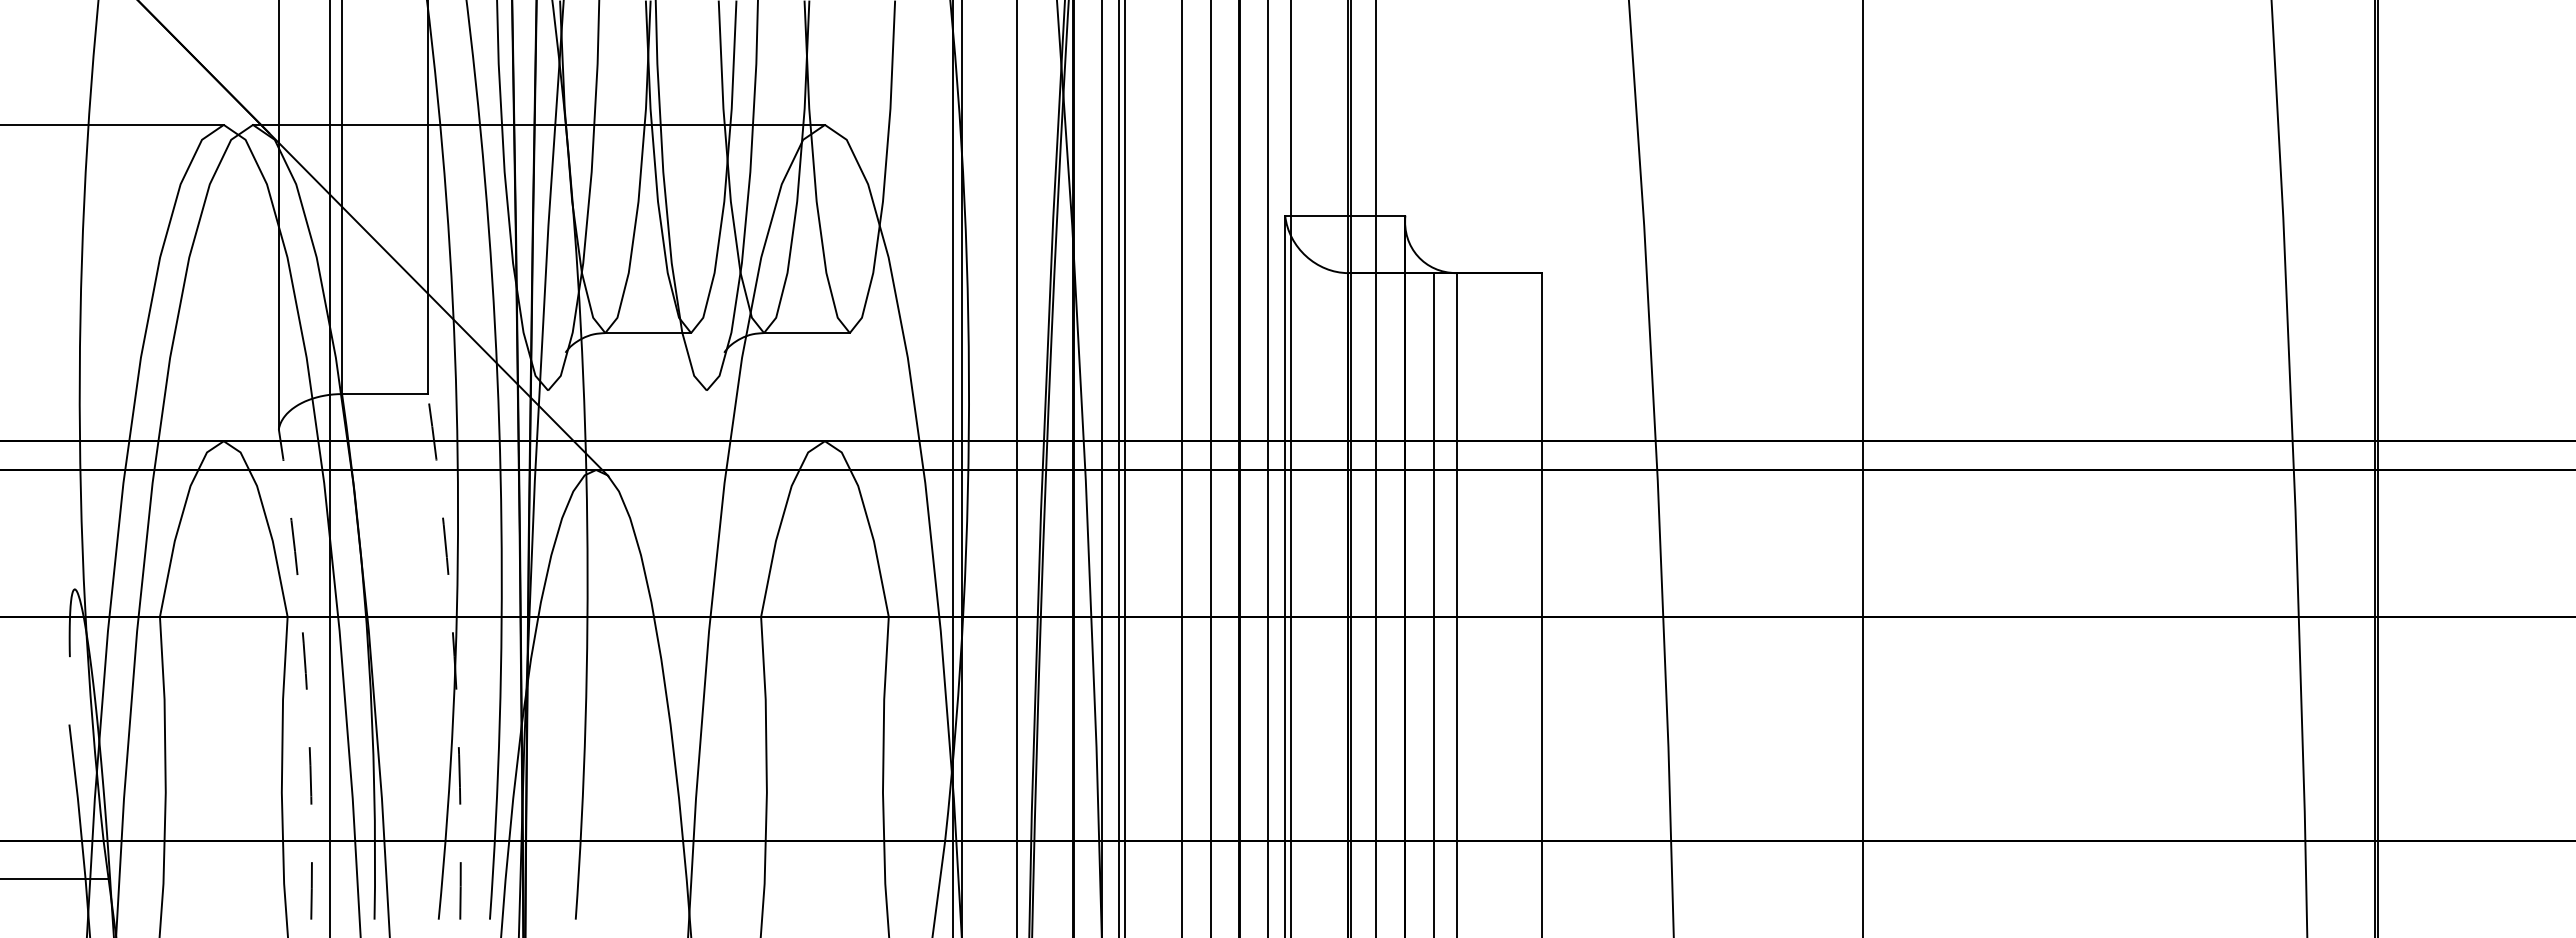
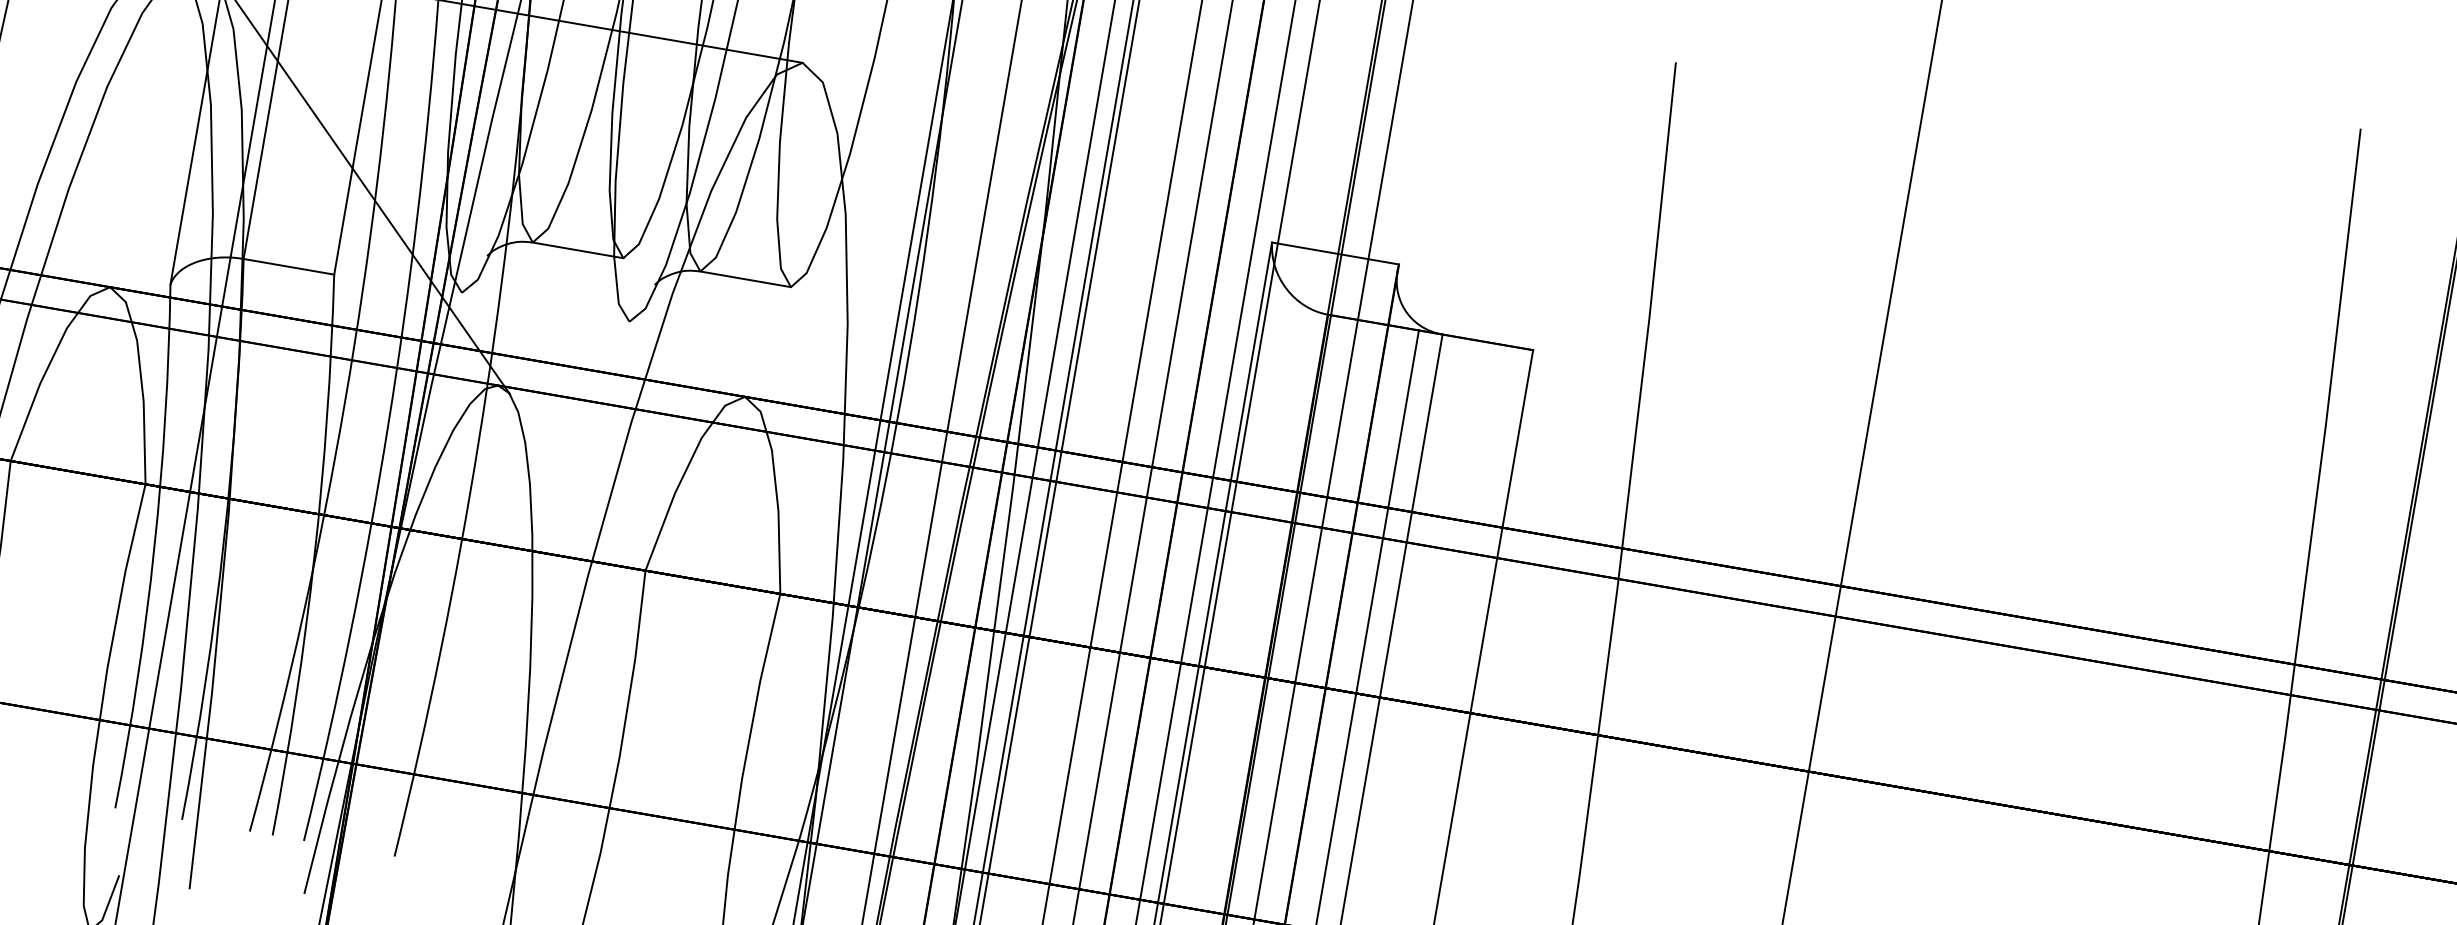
arc: (454, 656) -> (314, 556), dashed -> solid
arc: (305, 673) -> (154, 547), dashed -> solid

